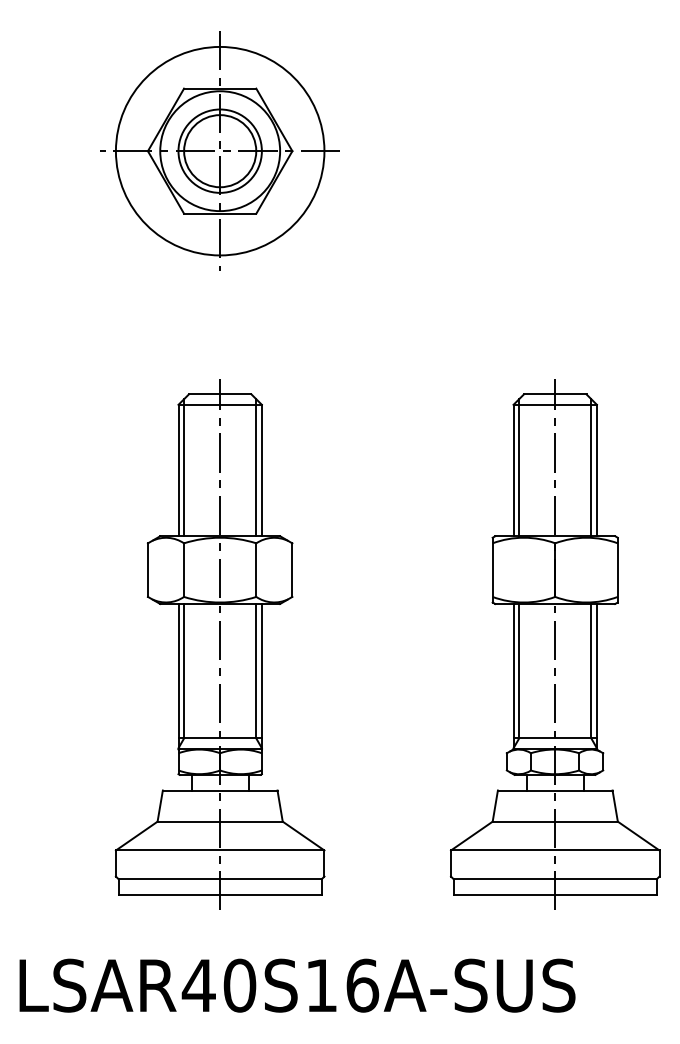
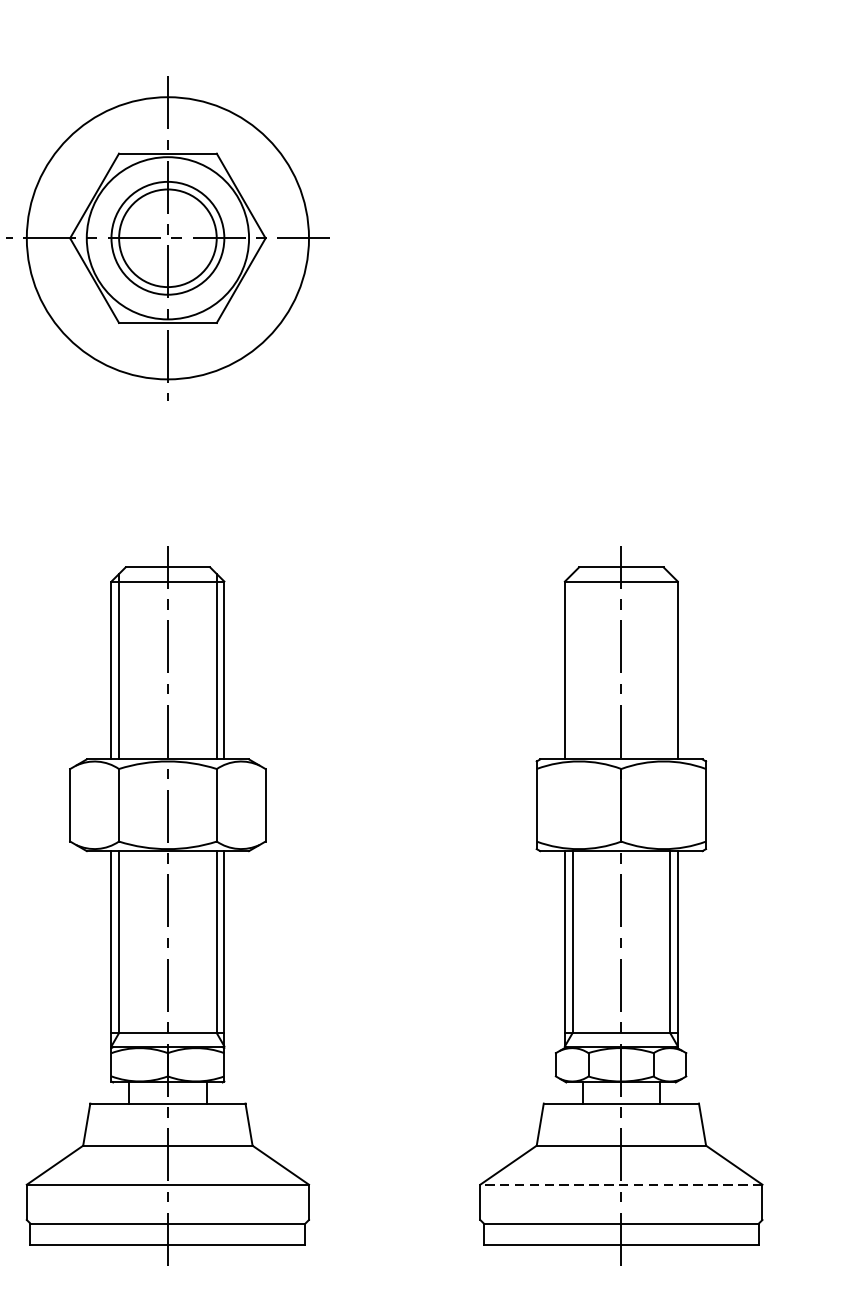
line: (519, 467) -> (573, 666), removed
line: (591, 467) -> (670, 666), removed
line: (554, 850) -> (620, 1184), solid -> dashed

